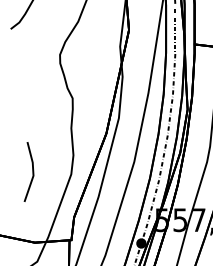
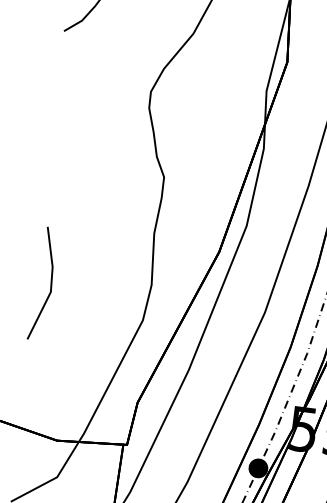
line: (32, 171) -> (50, 283), moved

